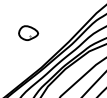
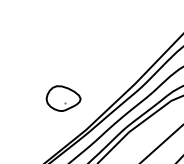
part: (28, 32) -> (63, 97), moved

